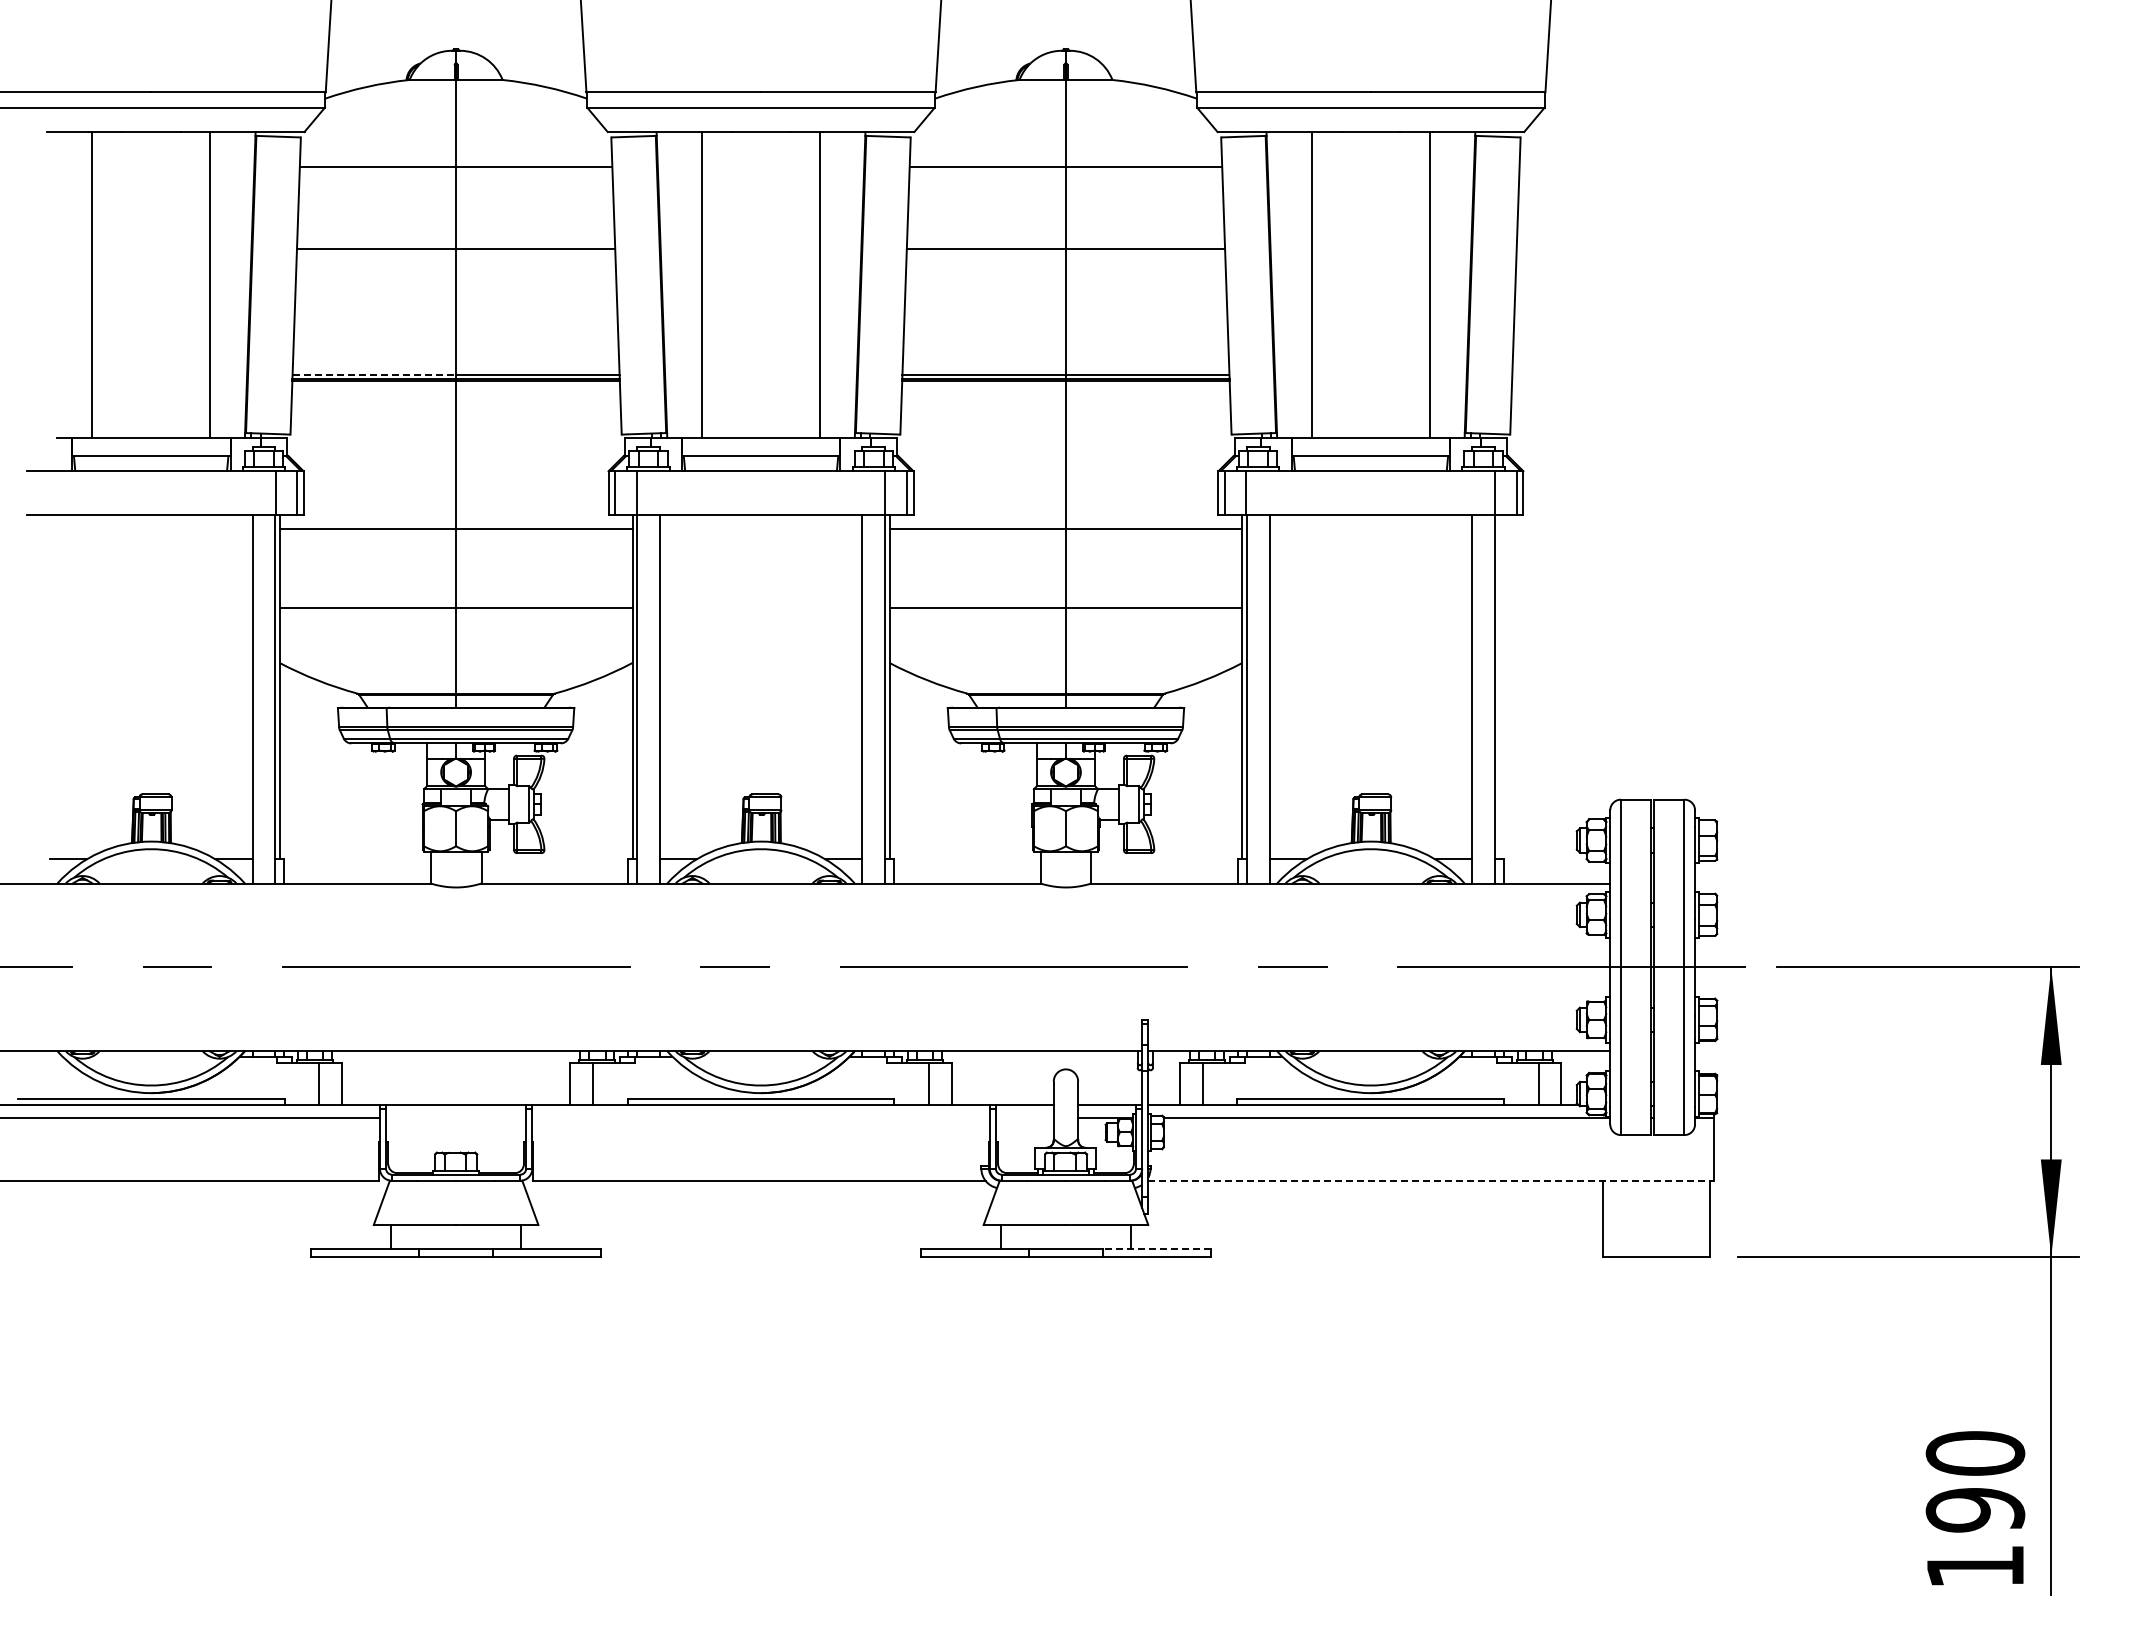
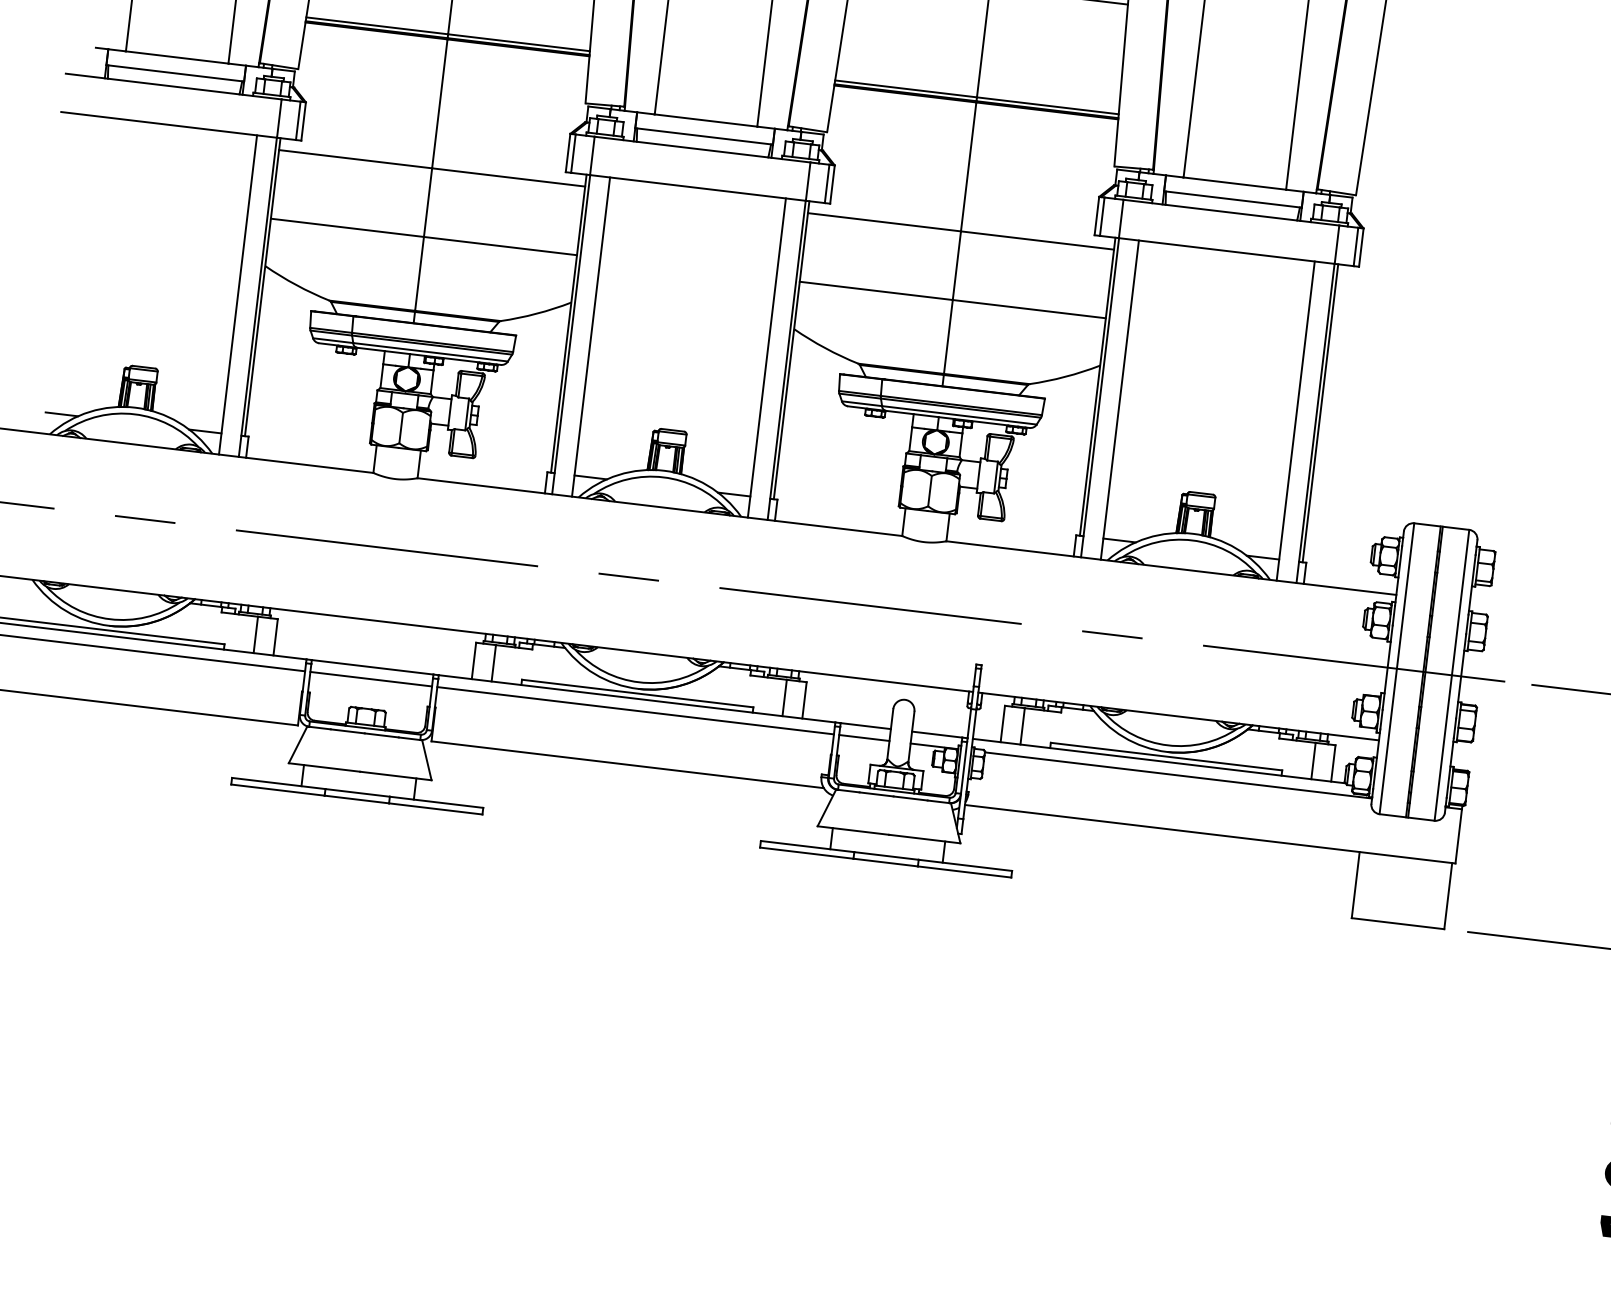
line: (374, 374) -> (377, 25), dashed -> solid
line: (1499, 687) -> (1320, 413), added
line: (455, 1118) -> (370, 679), added
line: (760, 1118) -> (635, 710), added
line: (1024, 1118) -> (864, 738), added
line: (1431, 1180) -> (1210, 833), dashed -> solid
line: (1156, 1249) -> (965, 865), dashed -> solid

